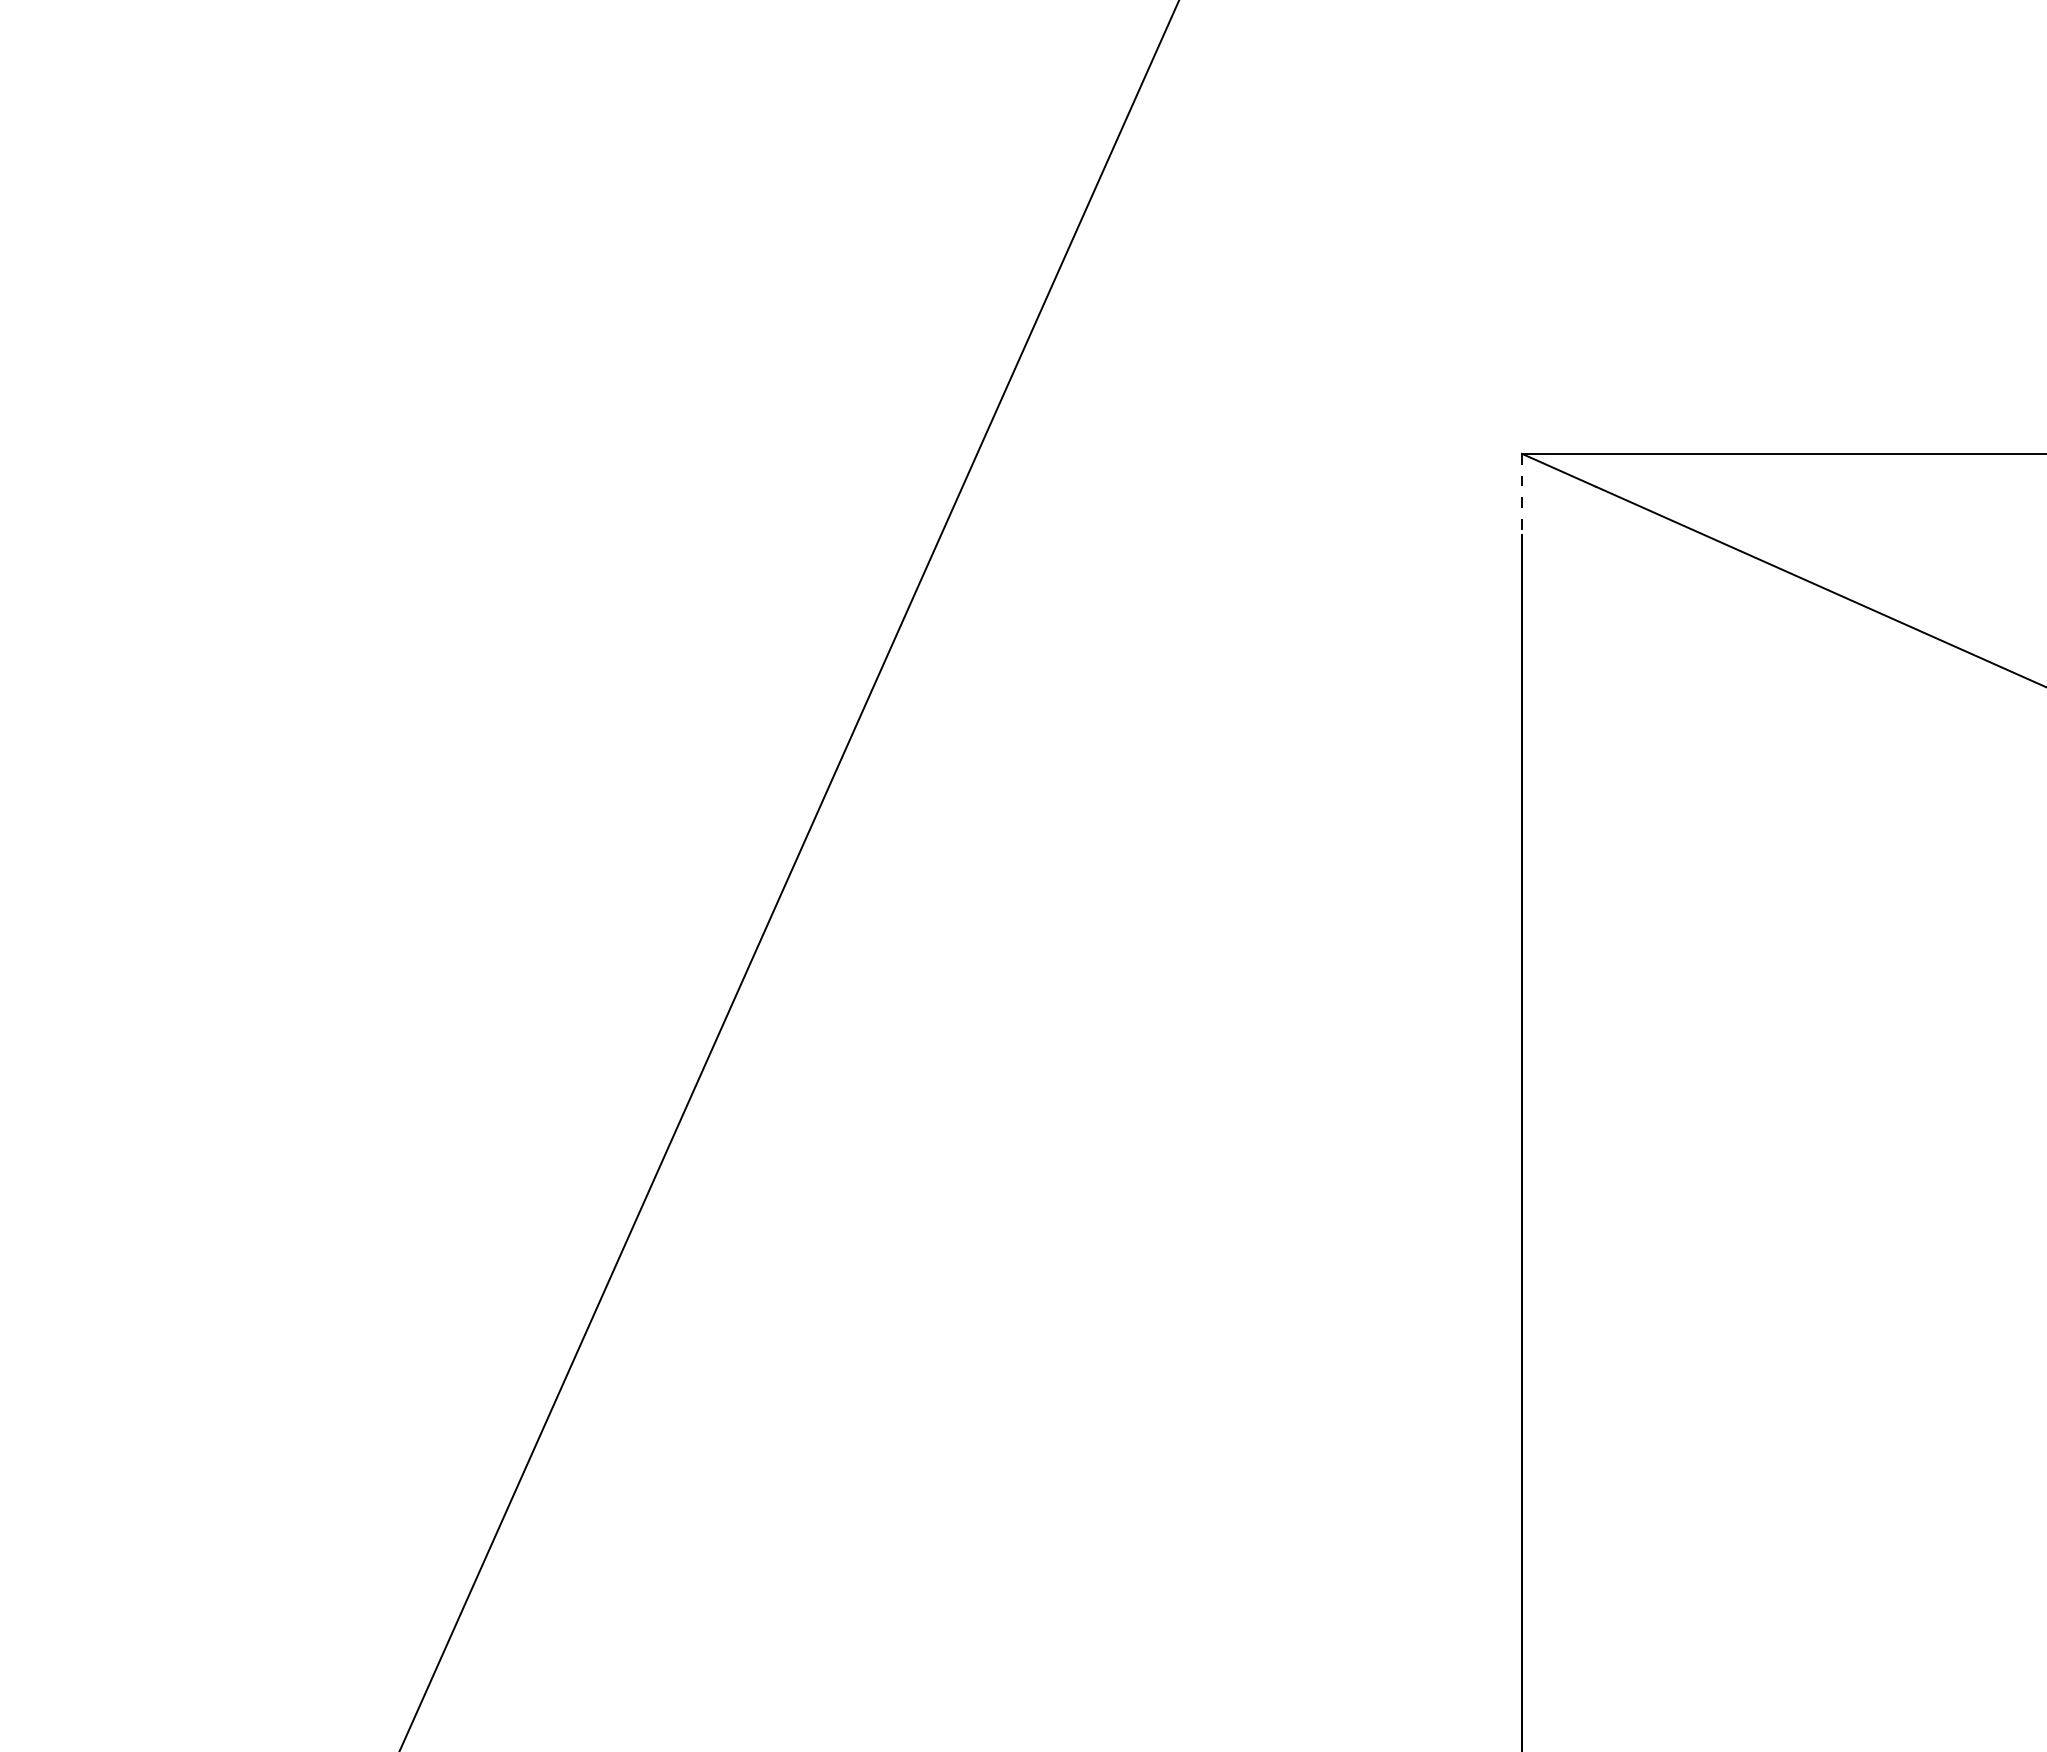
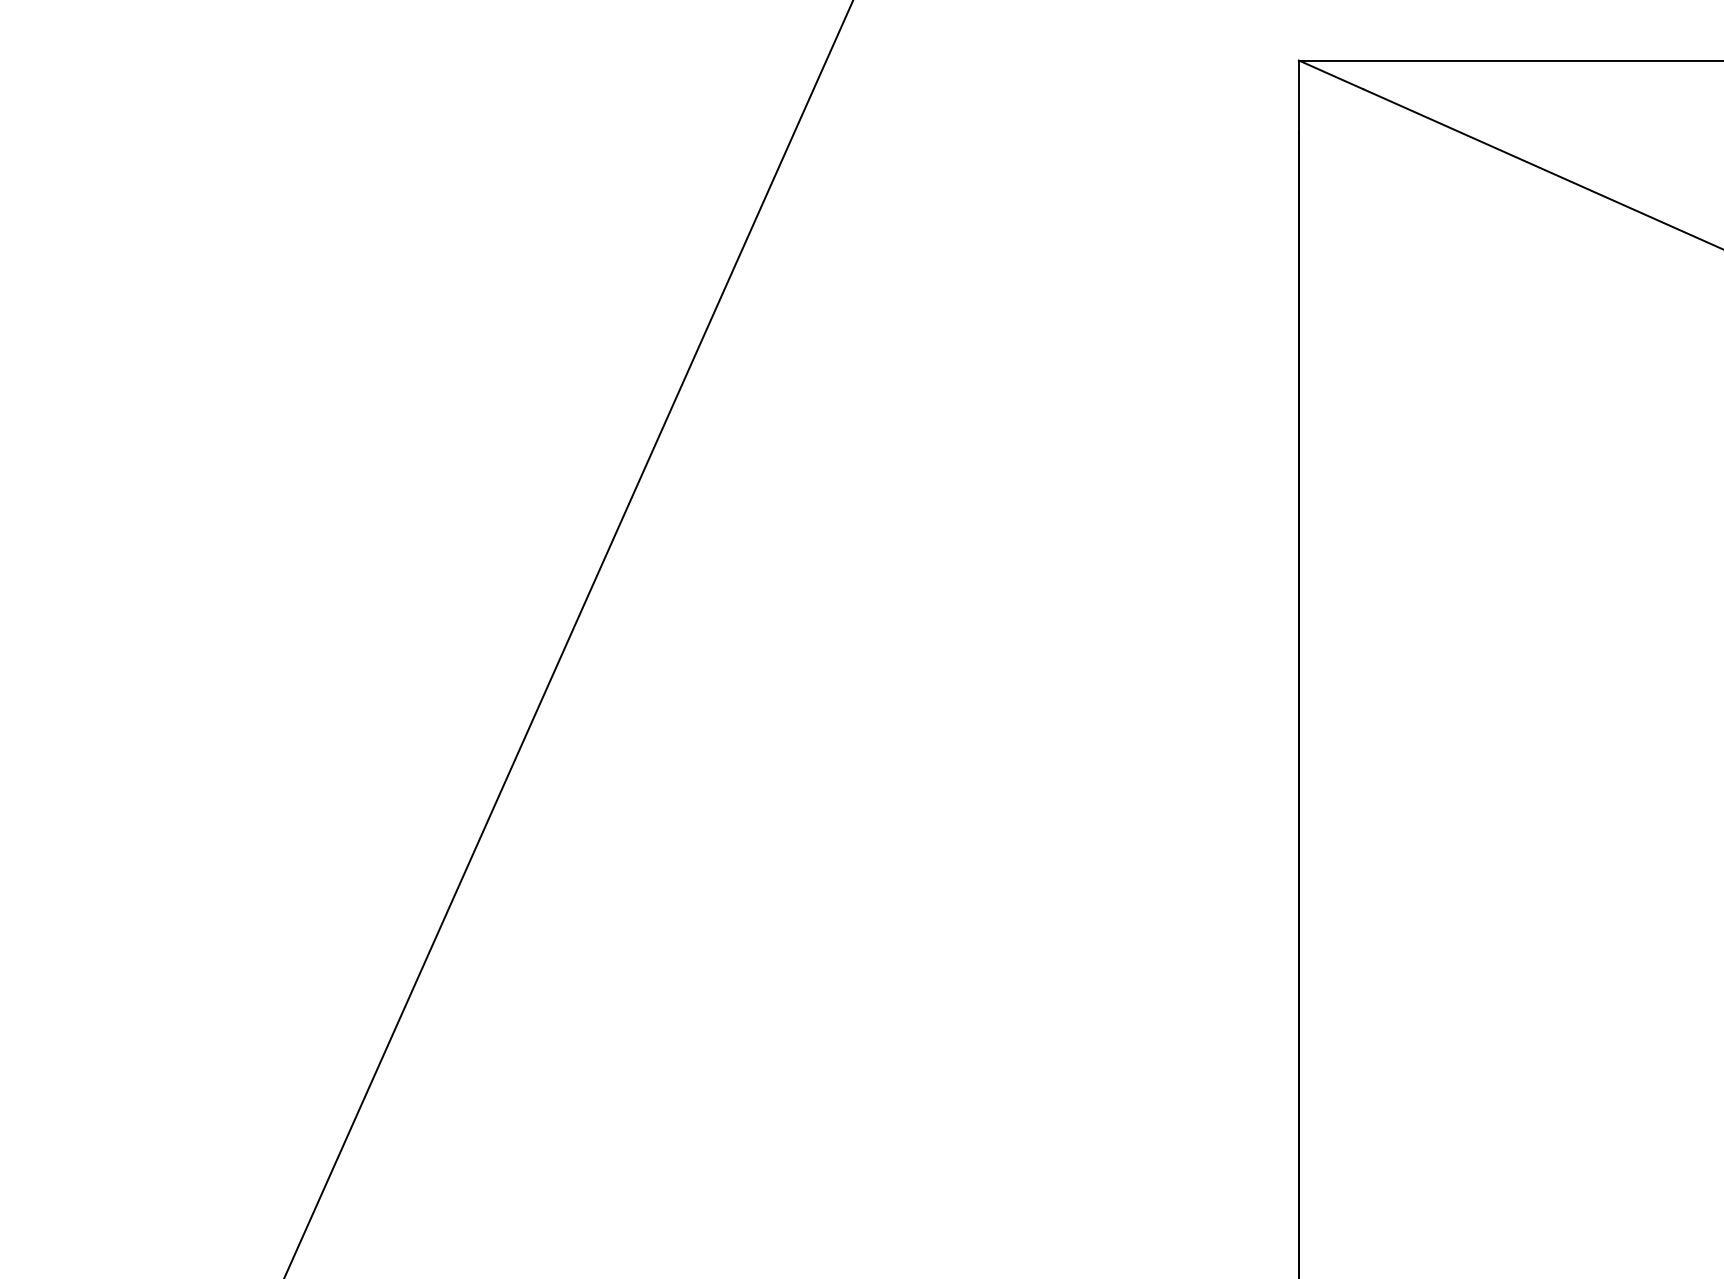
line: (1522, 494) -> (1299, 95), dashed -> solid

